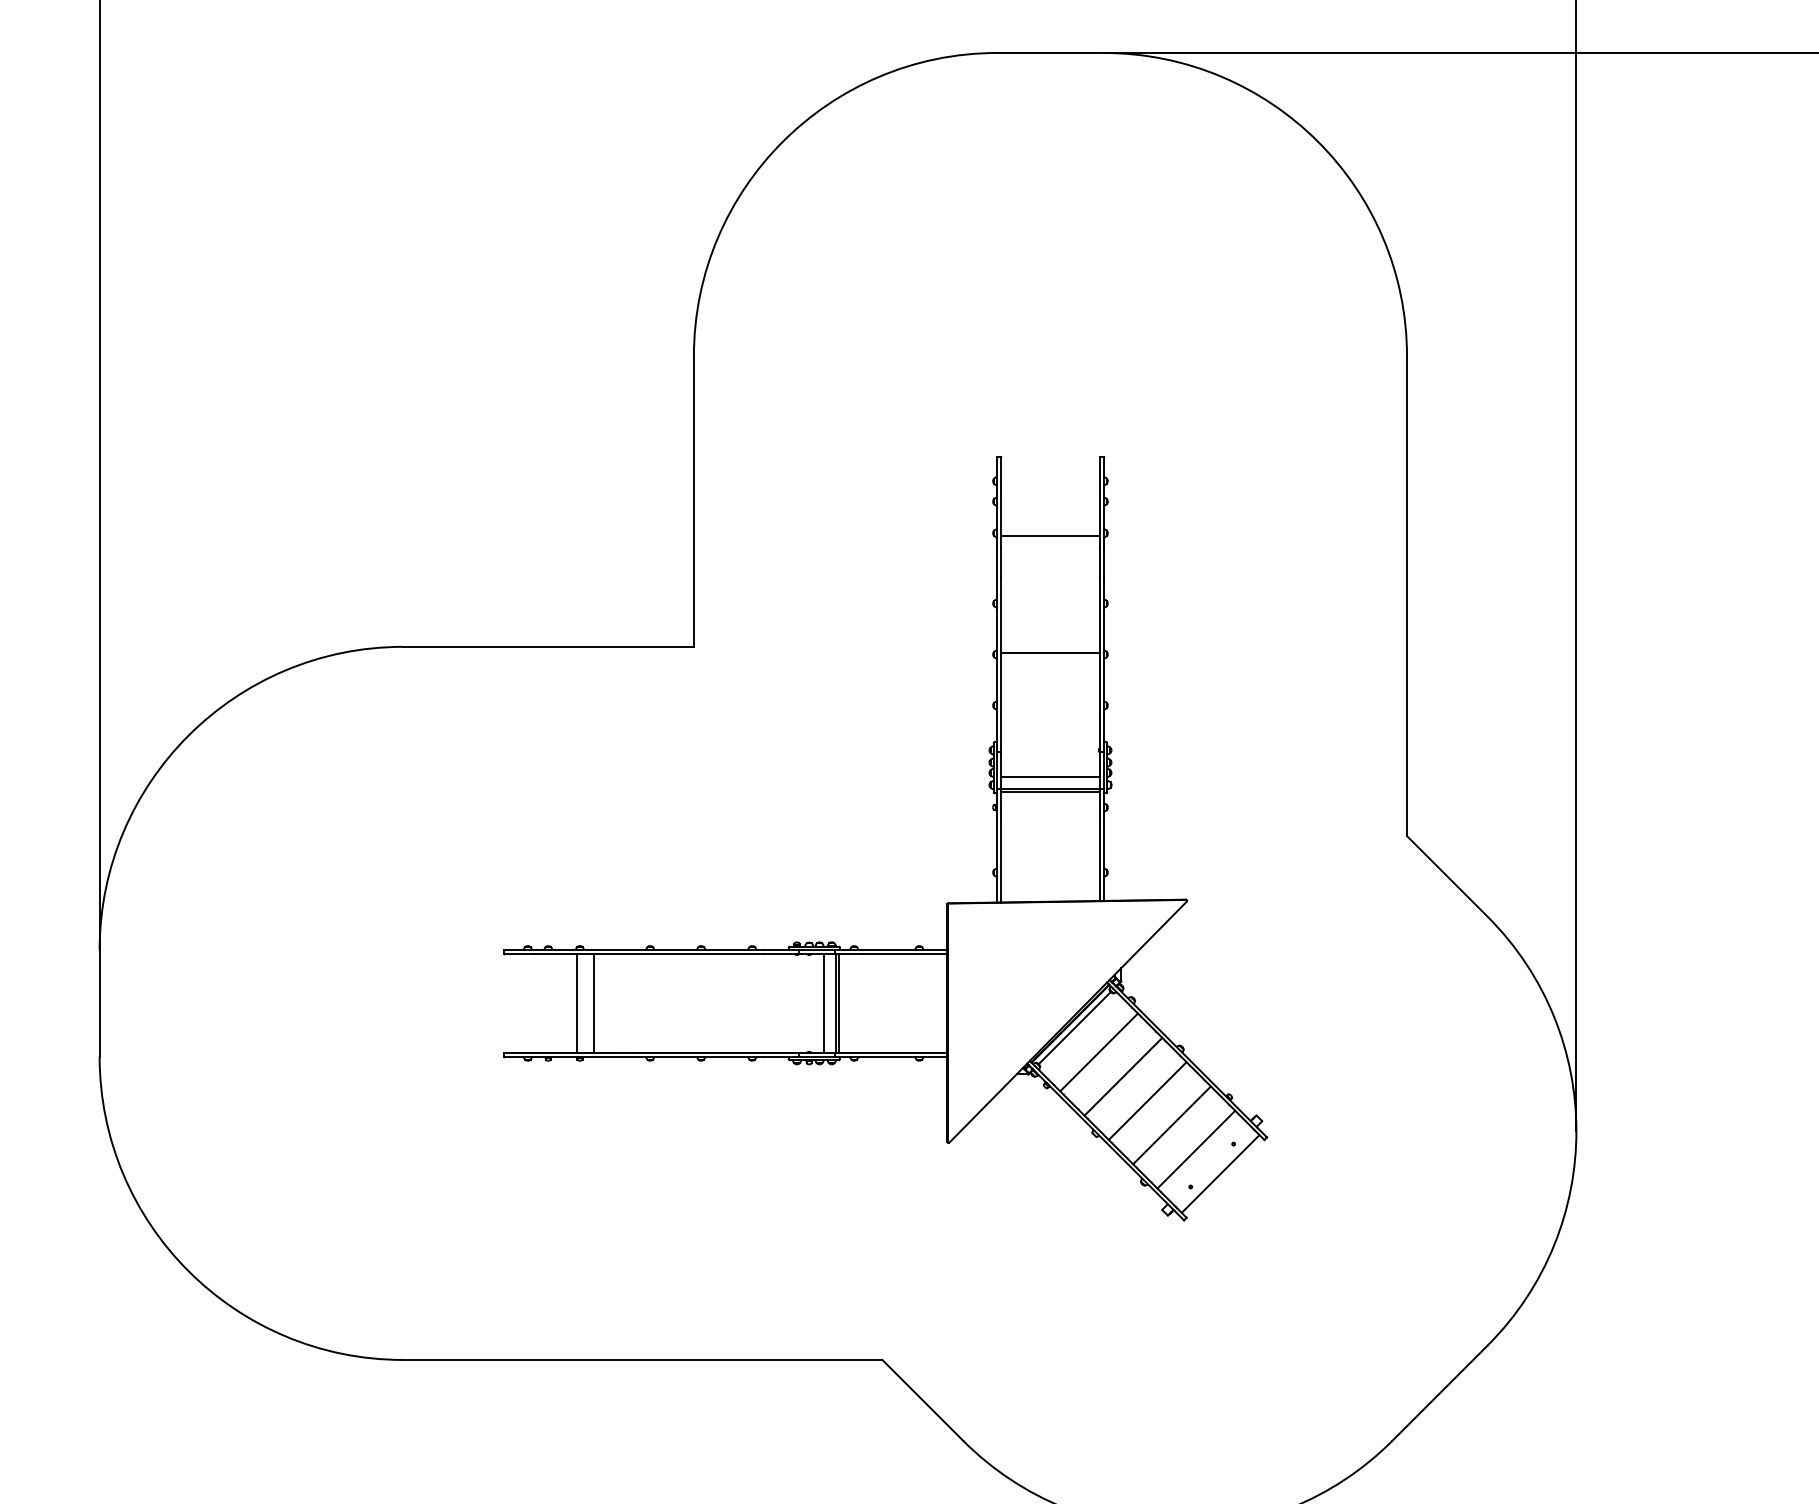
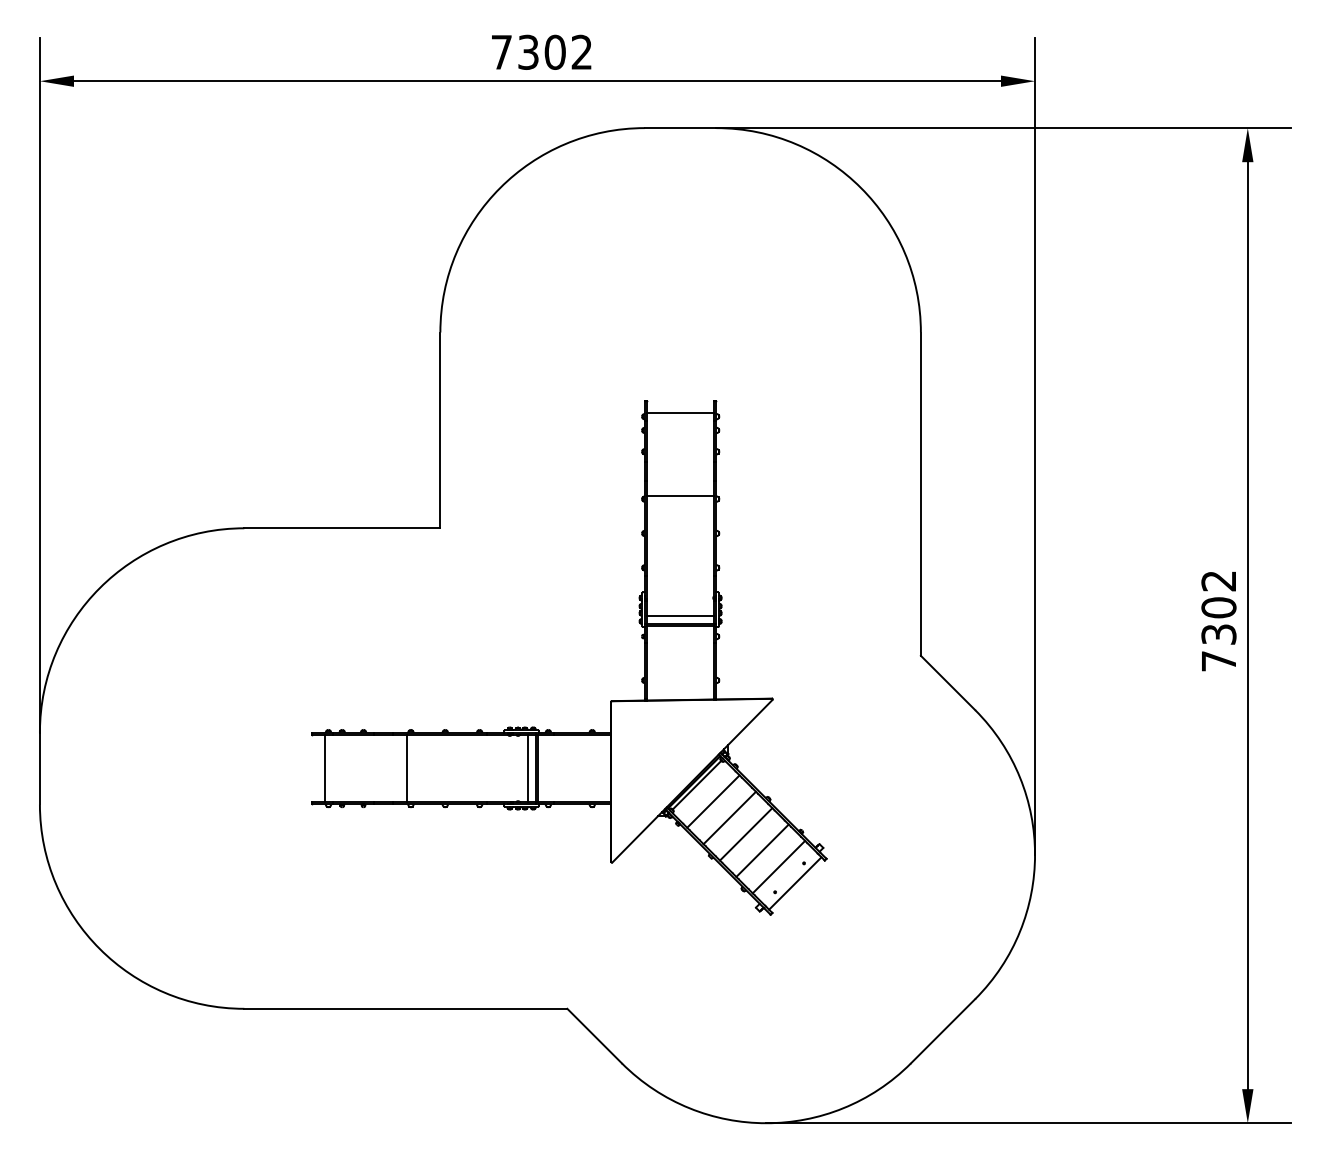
line: (1050, 535) -> (680, 413), moved
line: (1050, 653) -> (680, 495), moved
line: (576, 1003) -> (407, 768), moved
line: (594, 1003) -> (325, 768), moved

